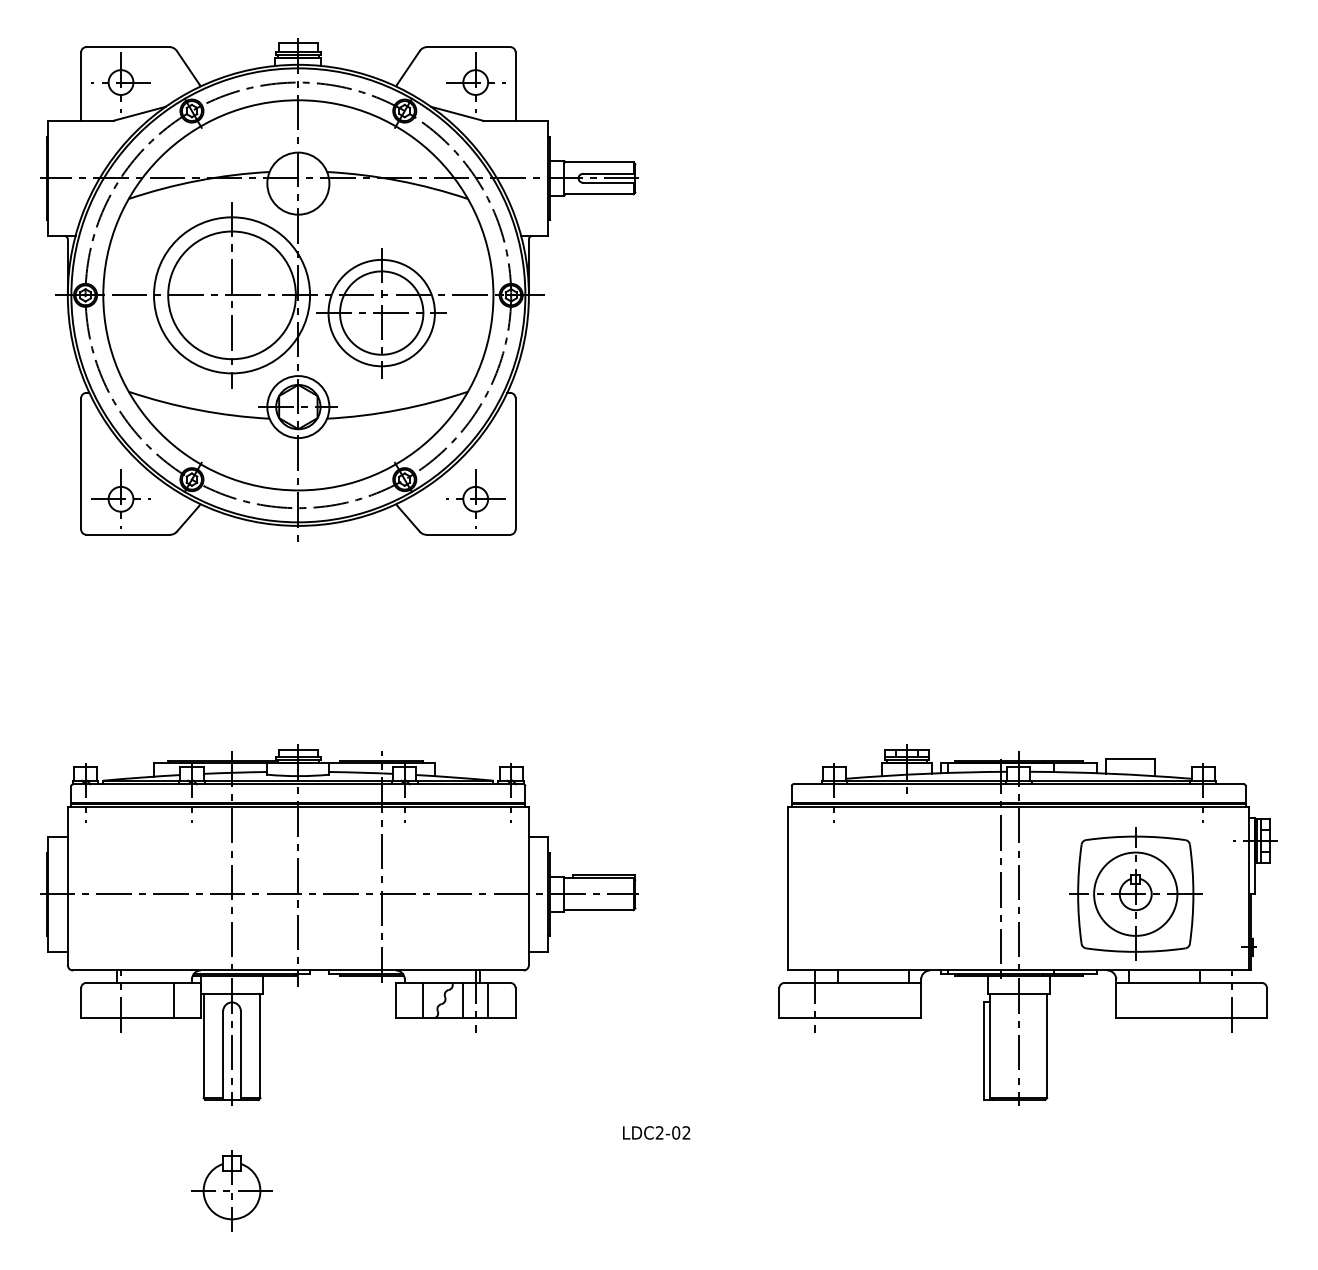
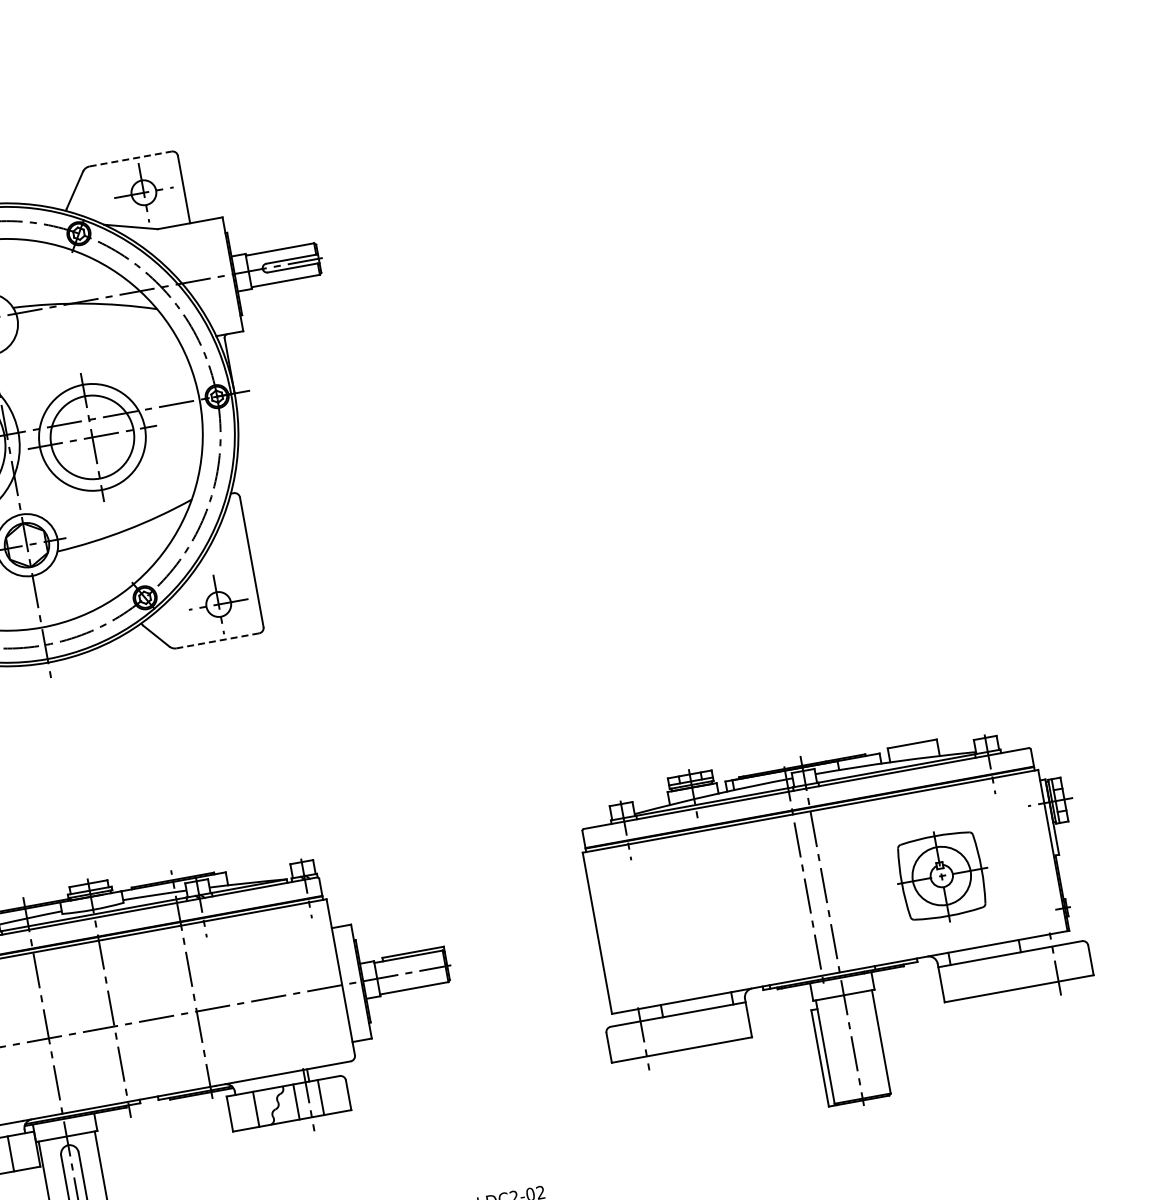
line: (468, 47) -> (130, 159), solid -> dashed
line: (468, 534) -> (217, 640), solid -> dashed
part: (1135, 893) -> (941, 875), size x0.7

